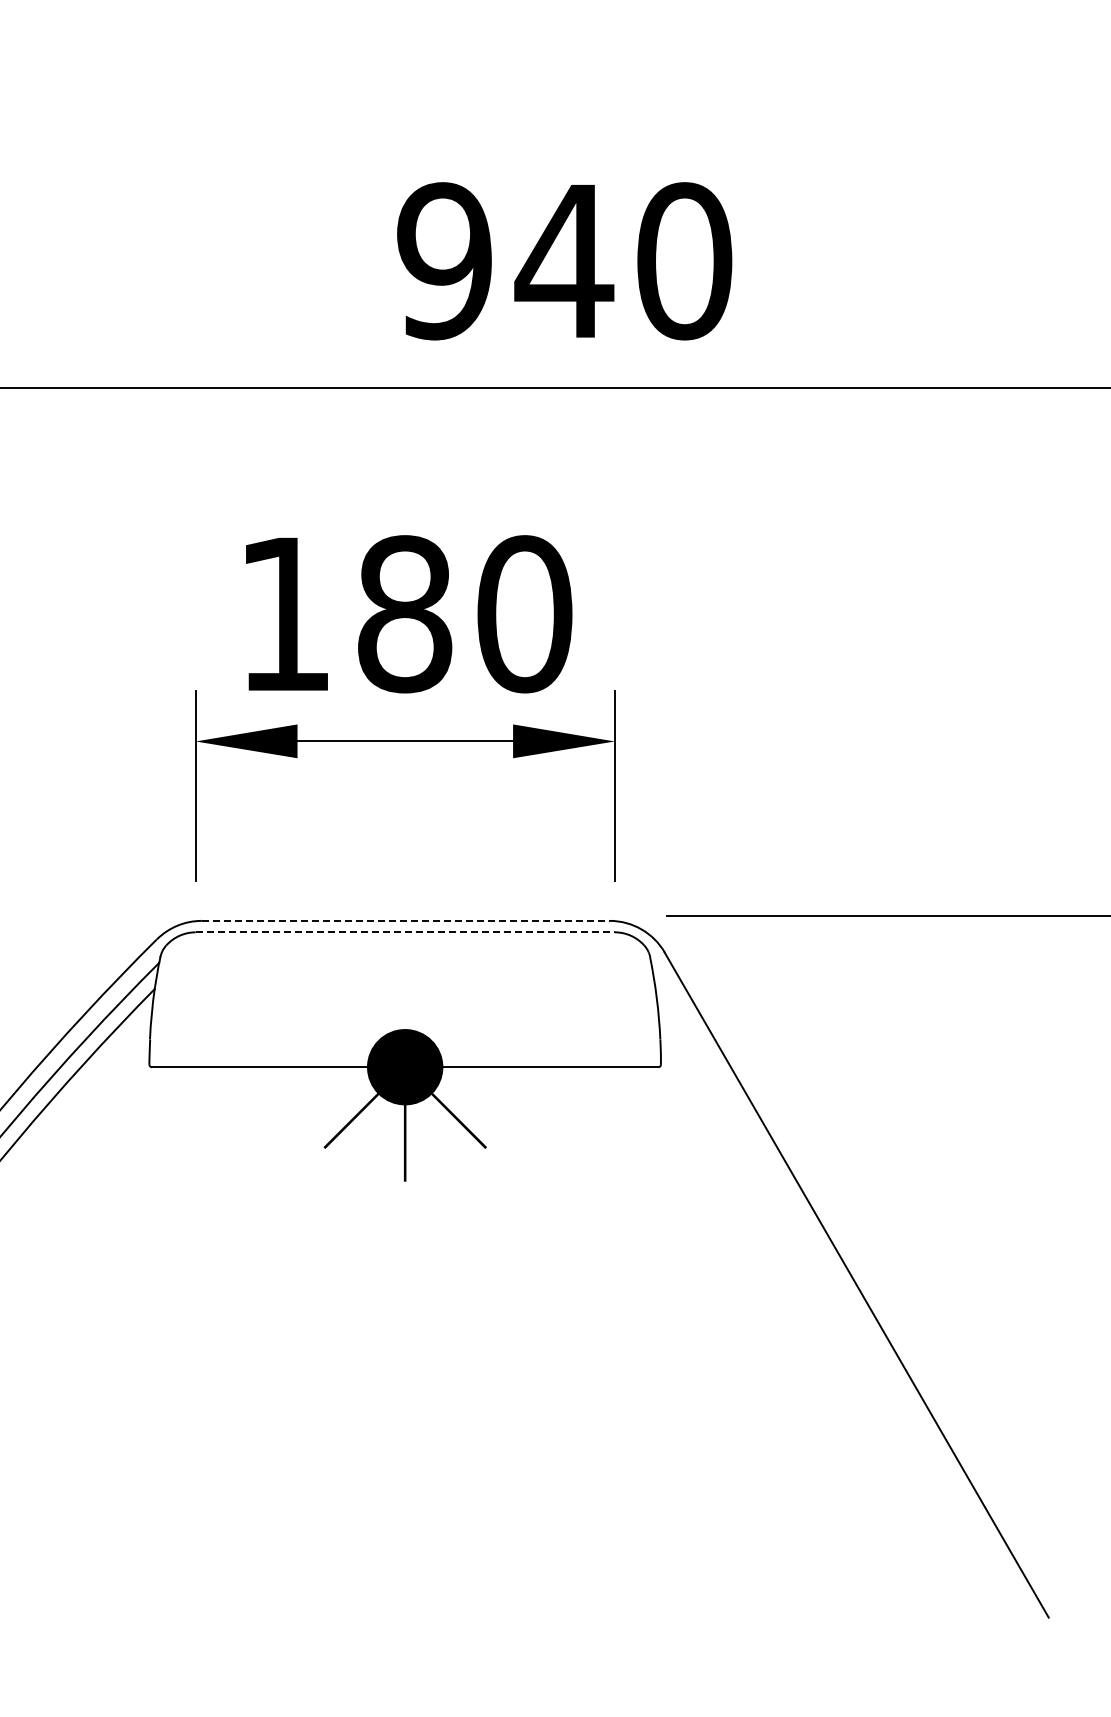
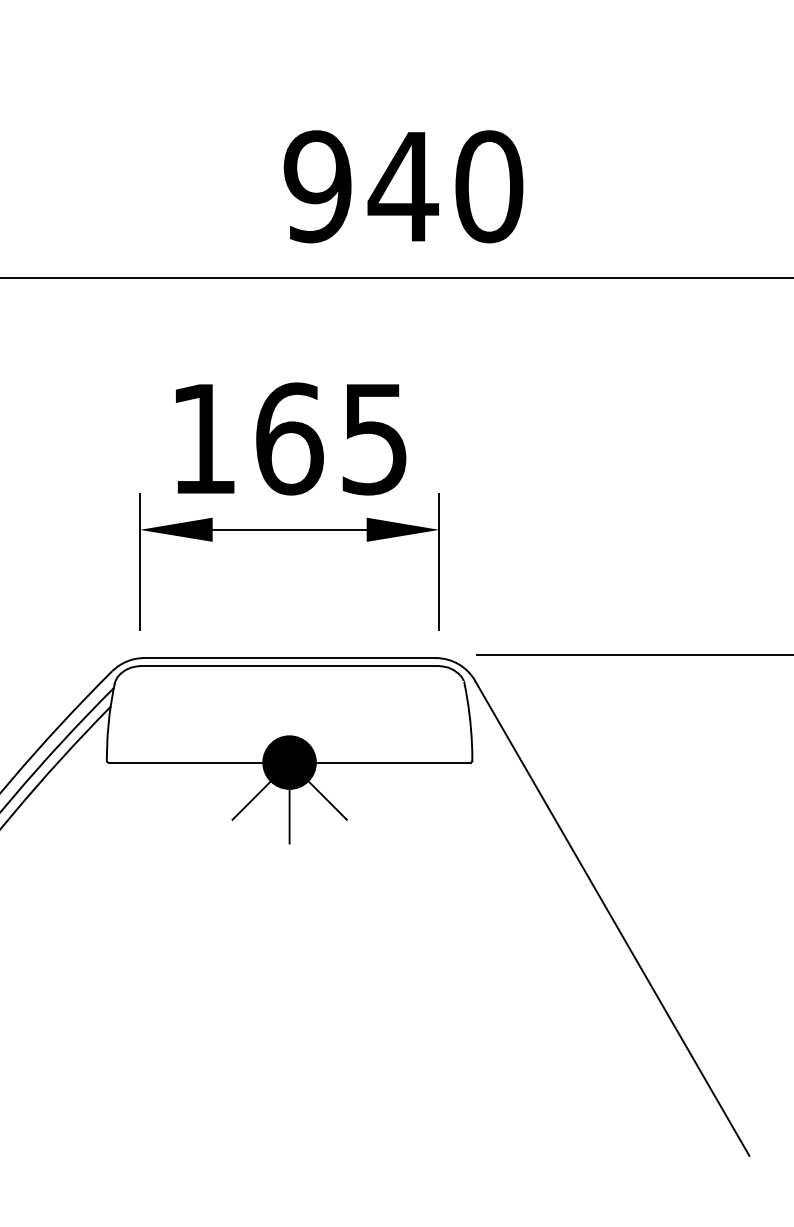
text: (465, 614) -> (332, 439), 180 -> 165
line: (405, 920) -> (289, 657), dashed -> solid
line: (405, 932) -> (289, 666), dashed -> solid

